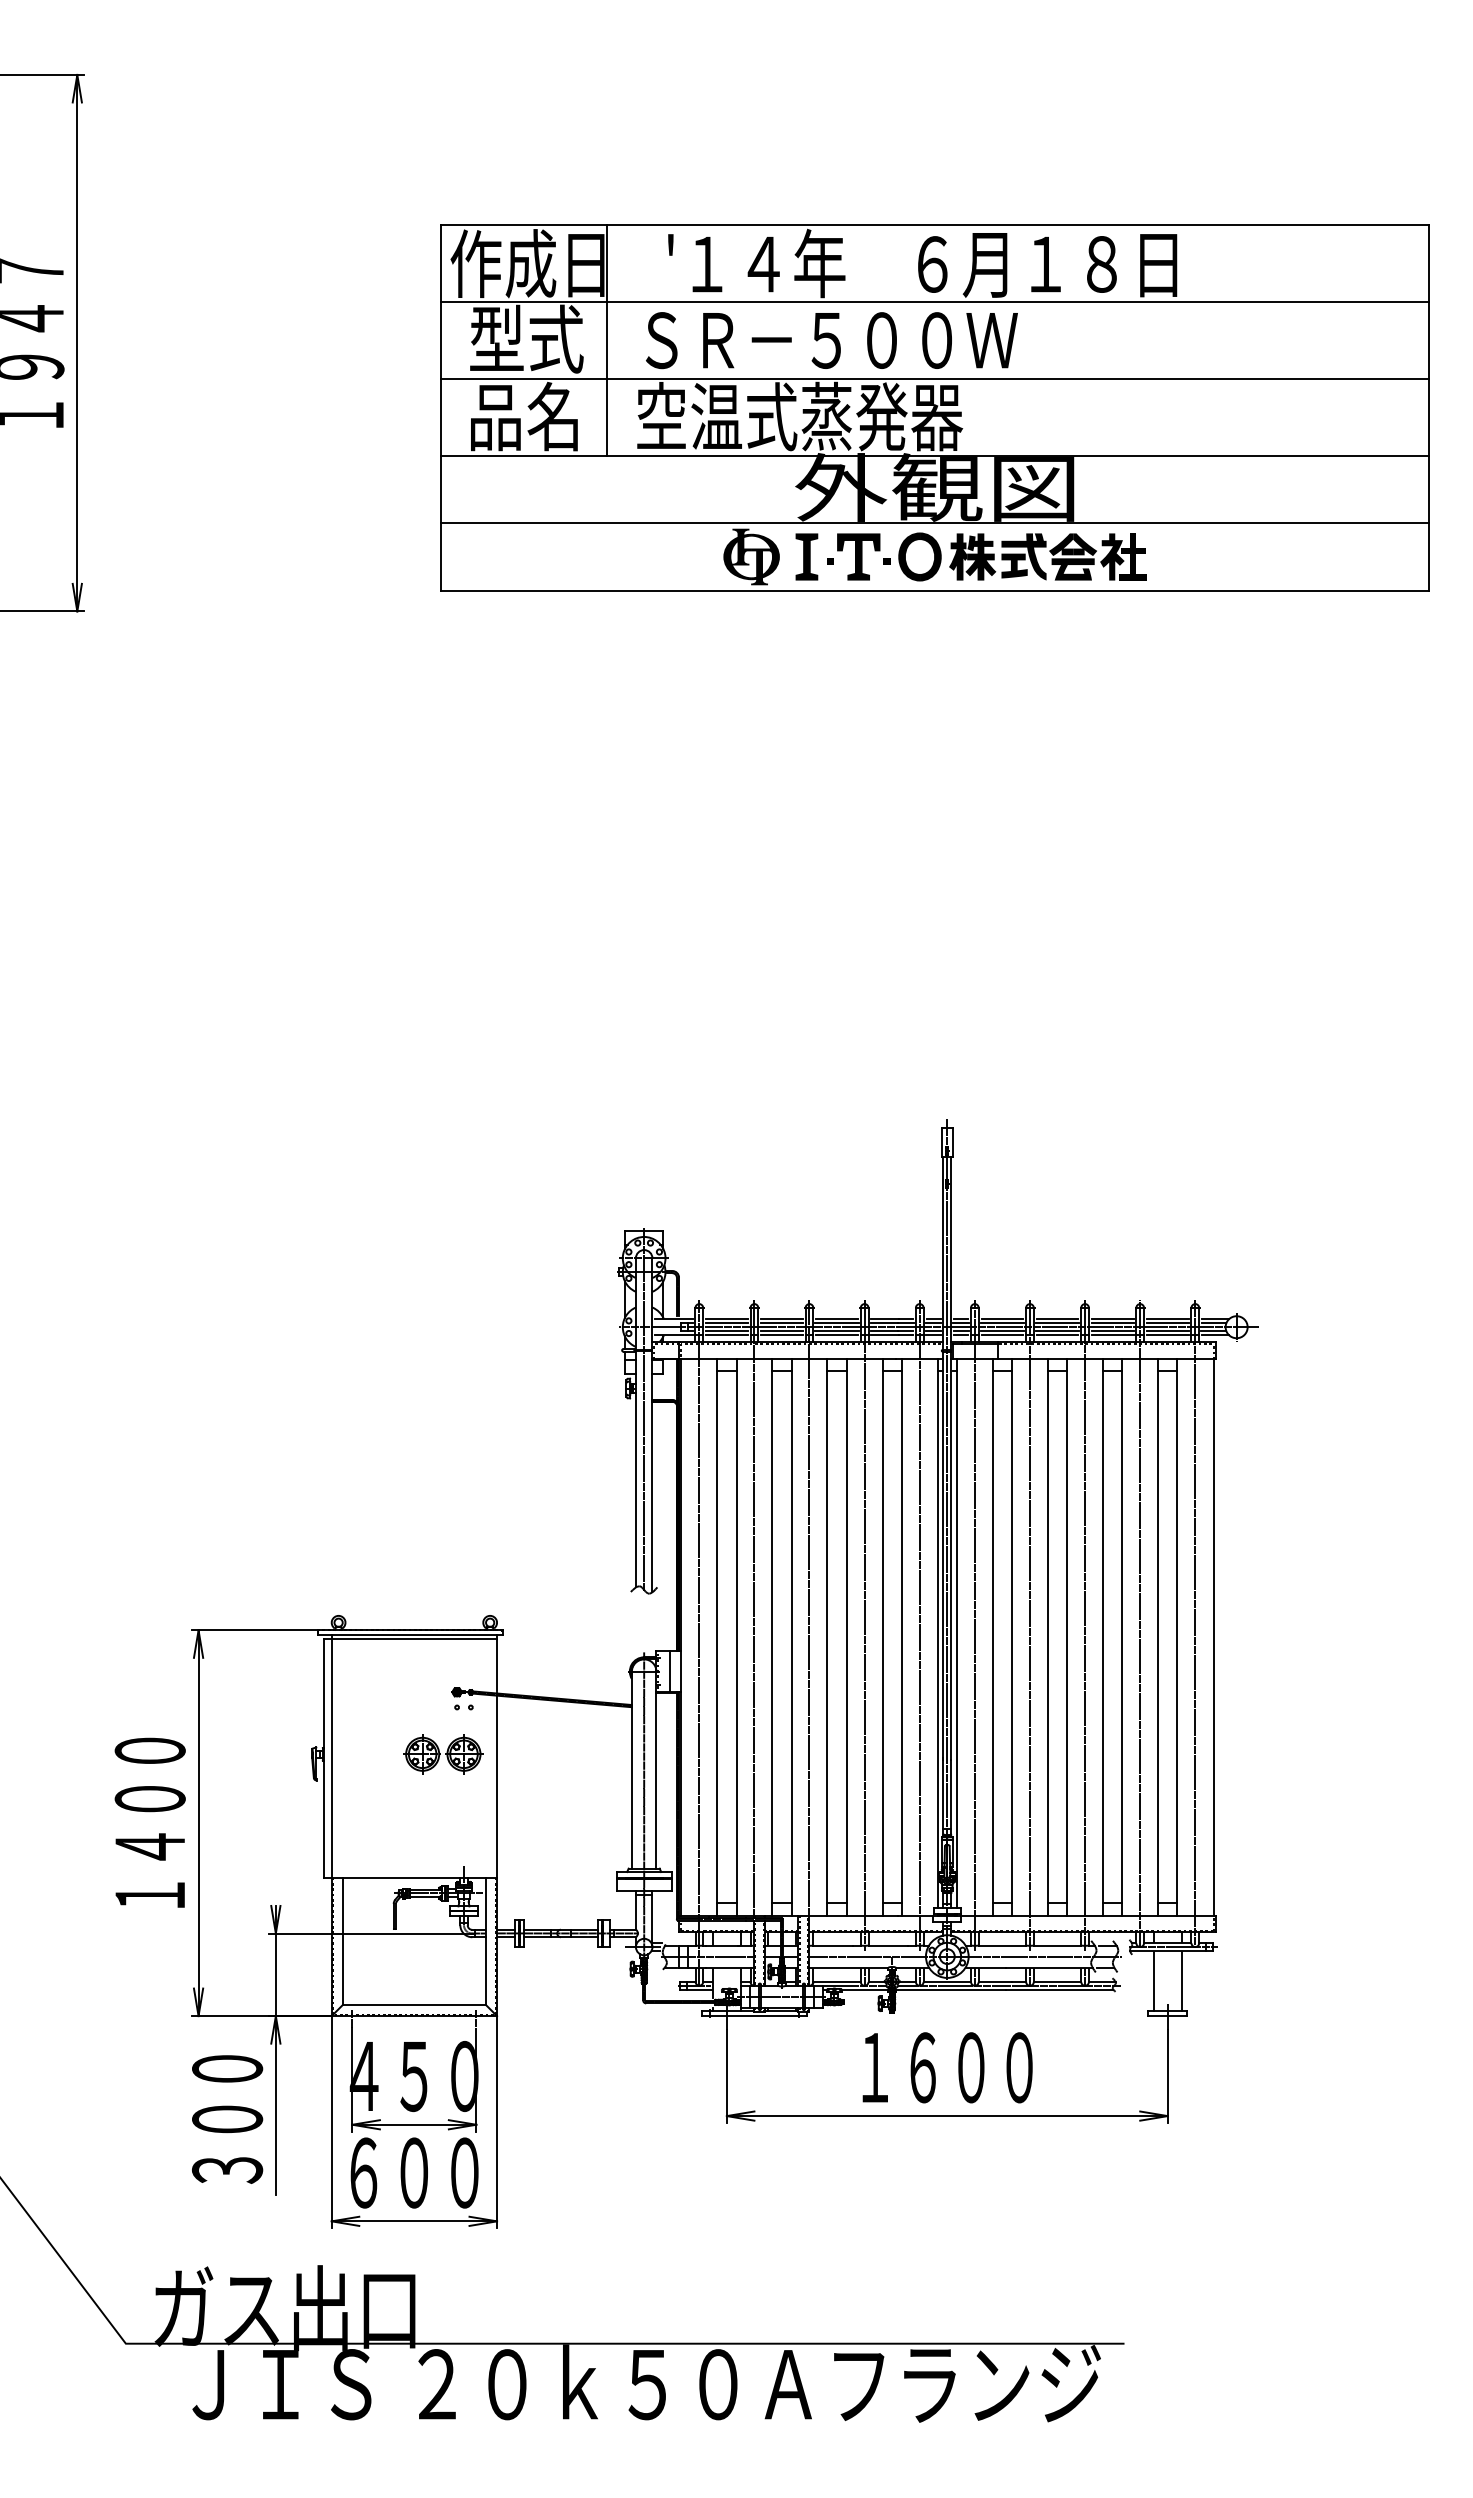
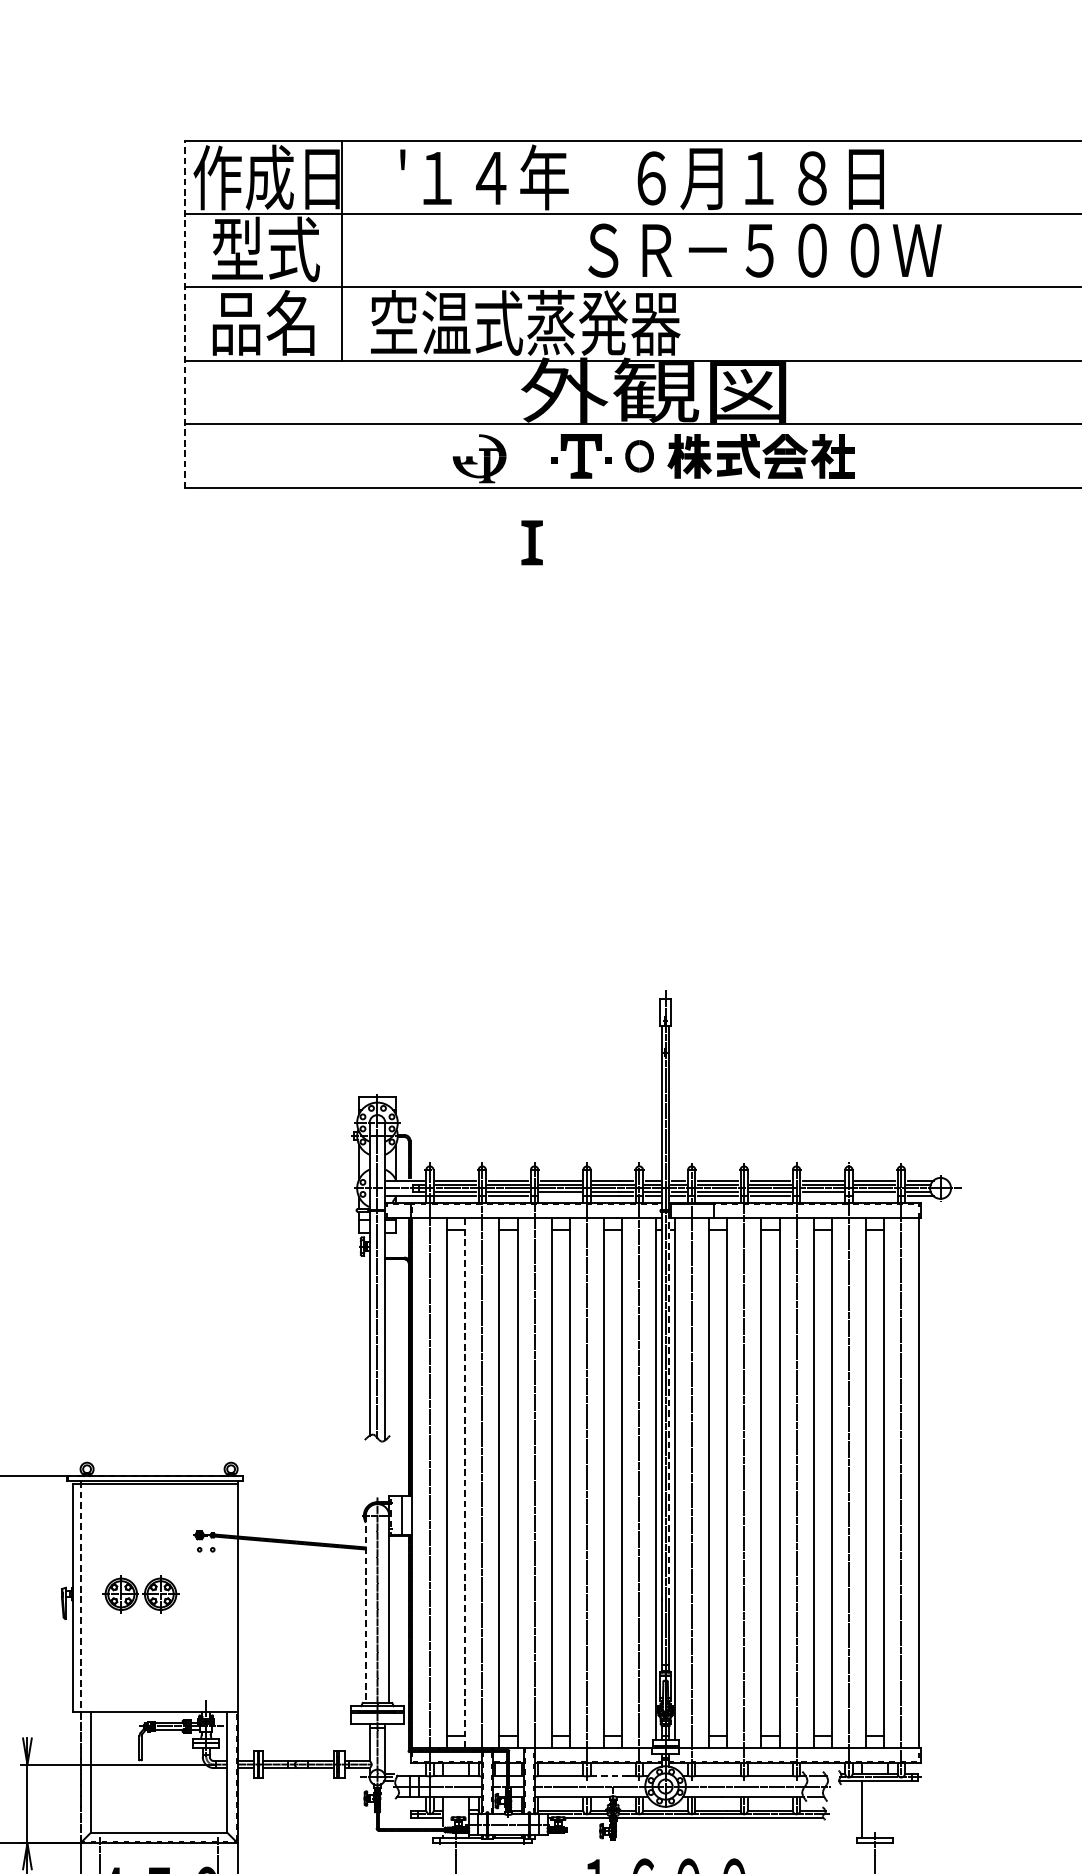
text: (831, 340) -> (764, 250), moved
line: (441, 407) -> (184, 314), solid -> dashed
fill: (737, 542) -> (466, 442), removed
part: (806, 556) -> (531, 542), moved
part: (919, 556) -> (639, 455), size x0.7
line: (837, 1335) -> (561, 1196), removed
line: (1112, 1335) -> (822, 1196), removed
line: (1167, 1335) -> (874, 1196), removed
line: (951, 1556) -> (669, 1406), solid -> dashed
line: (736, 1637) -> (465, 1483), solid -> dashed
part: (443, 1754) -> (141, 1594), moved
line: (631, 1770) -> (365, 1609), solid -> dashed
line: (331, 1826) -> (80, 1662), solid -> dashed
line: (888, 1945) -> (609, 1776), solid -> dashed
line: (1181, 1980) -> (888, 1809), removed

